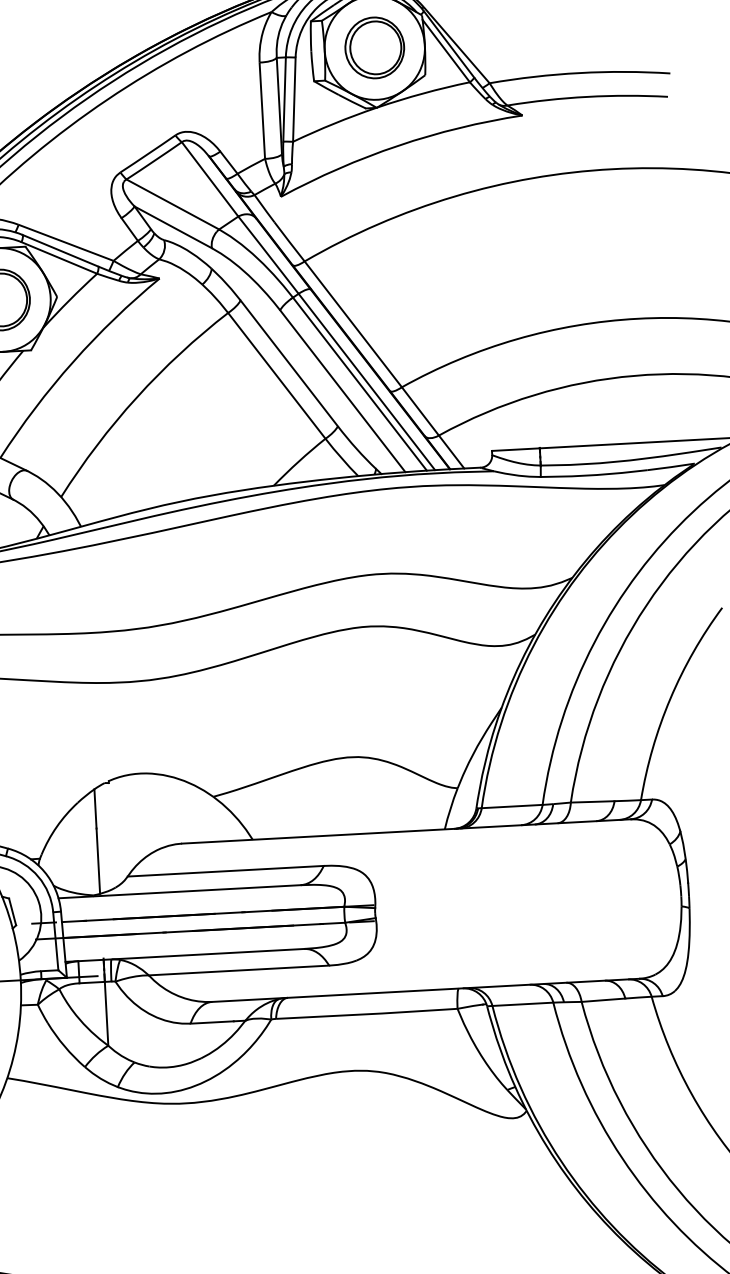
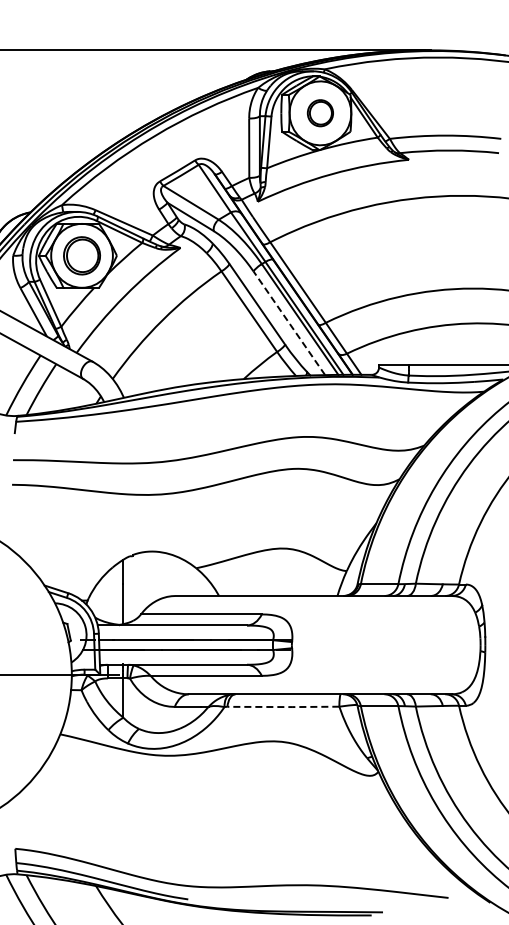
part: (374, 46) -> (320, 112), size x0.7
line: (343, 391) -> (289, 323), solid -> dashed
line: (367, 1015) -> (283, 707), solid -> dashed

